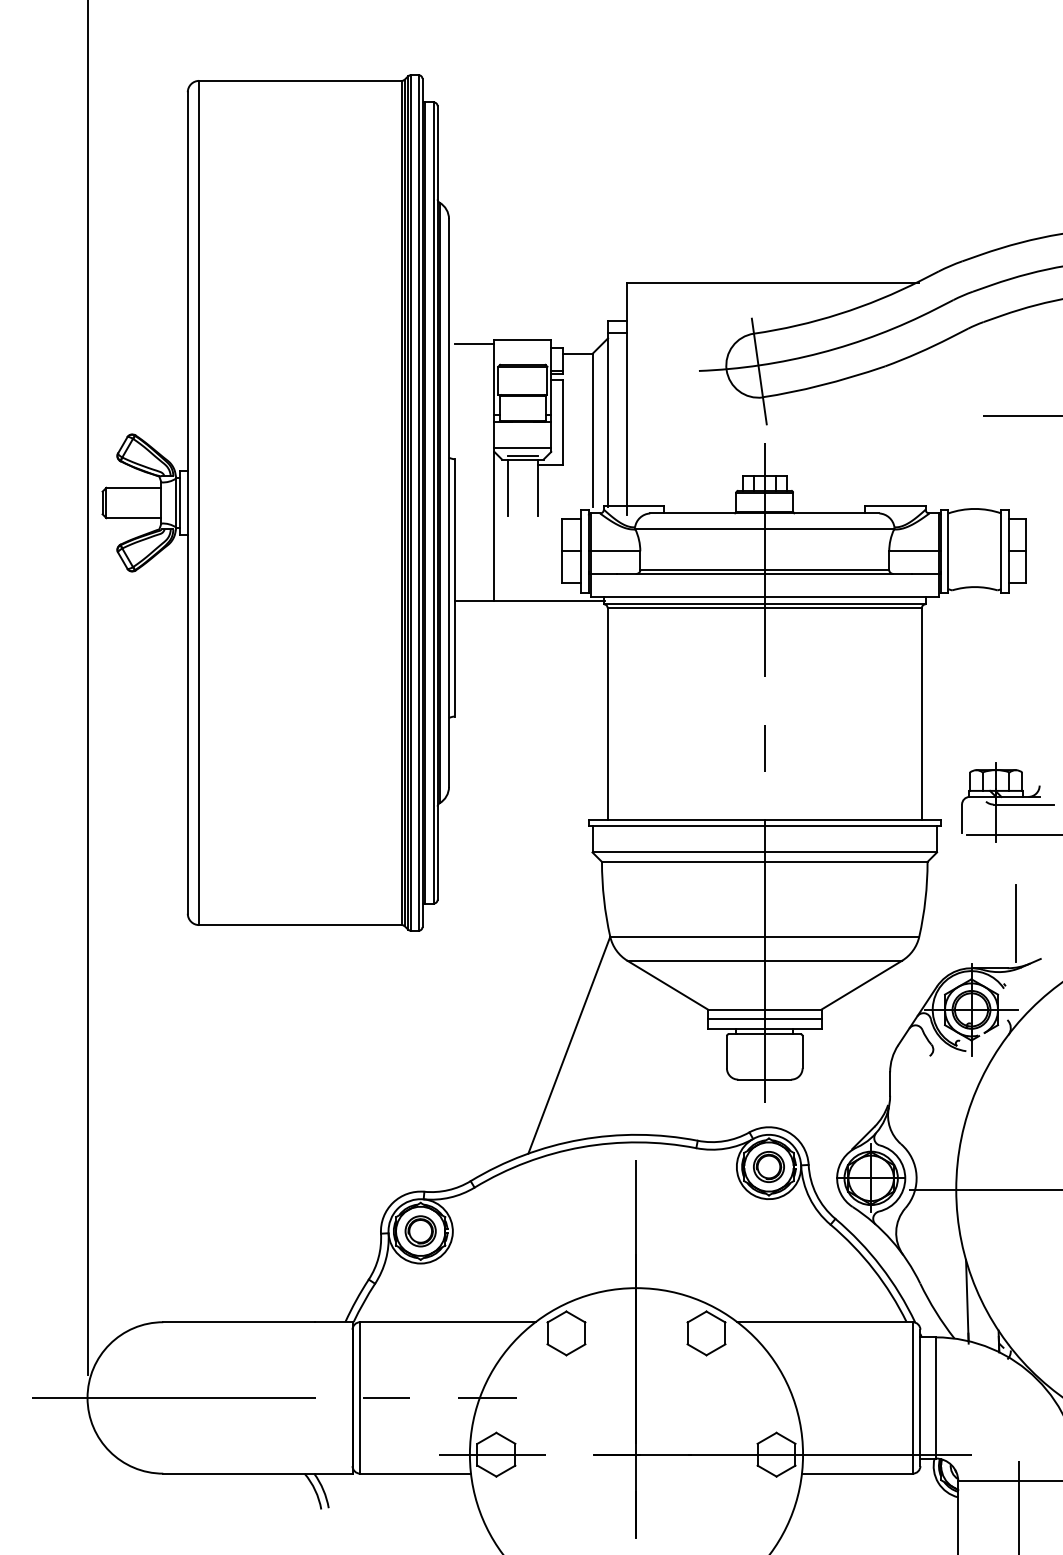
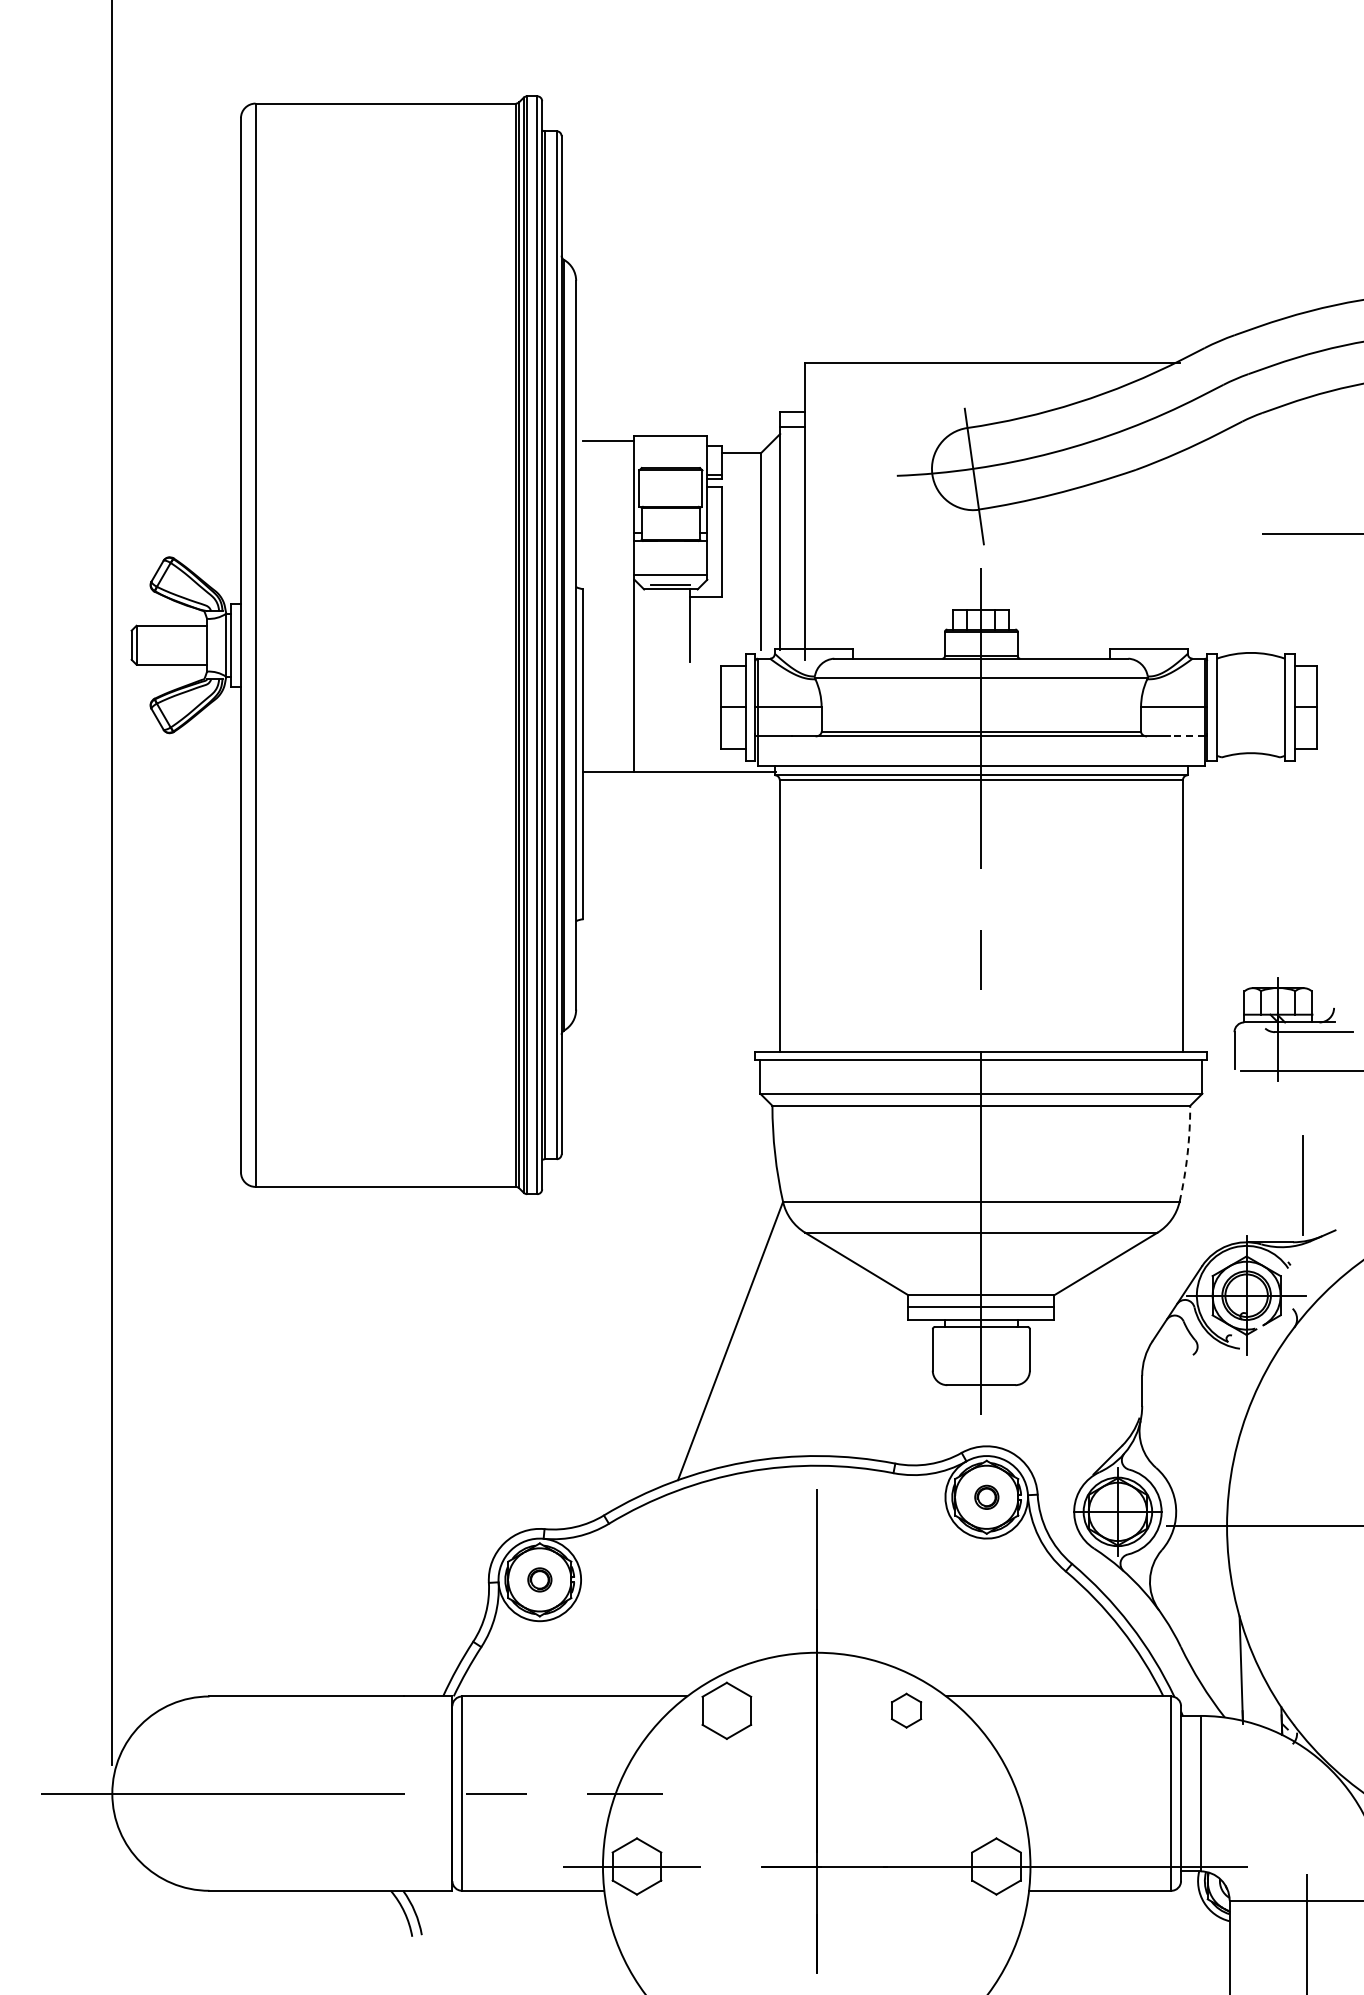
line: (507, 487) -> (651, 625), removed
line: (925, 574) -> (1187, 736), solid -> dashed
arc: (925, 899) -> (1187, 1154), solid -> dashed
part: (768, 1167) -> (986, 1497), size x0.6
part: (420, 1231) -> (539, 1579), size x0.6
part: (706, 1333) -> (906, 1710), size x0.6

